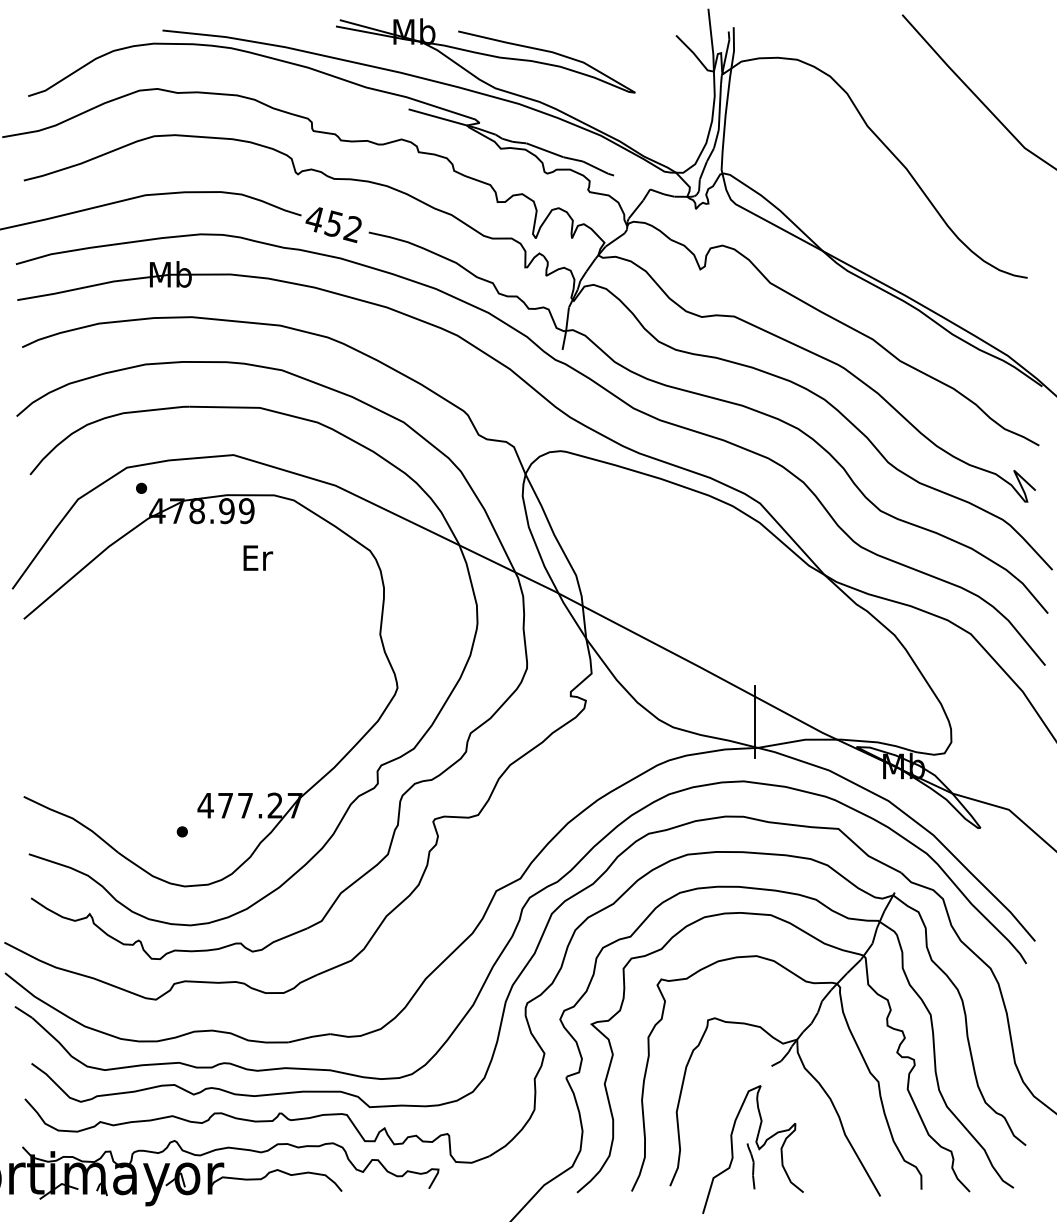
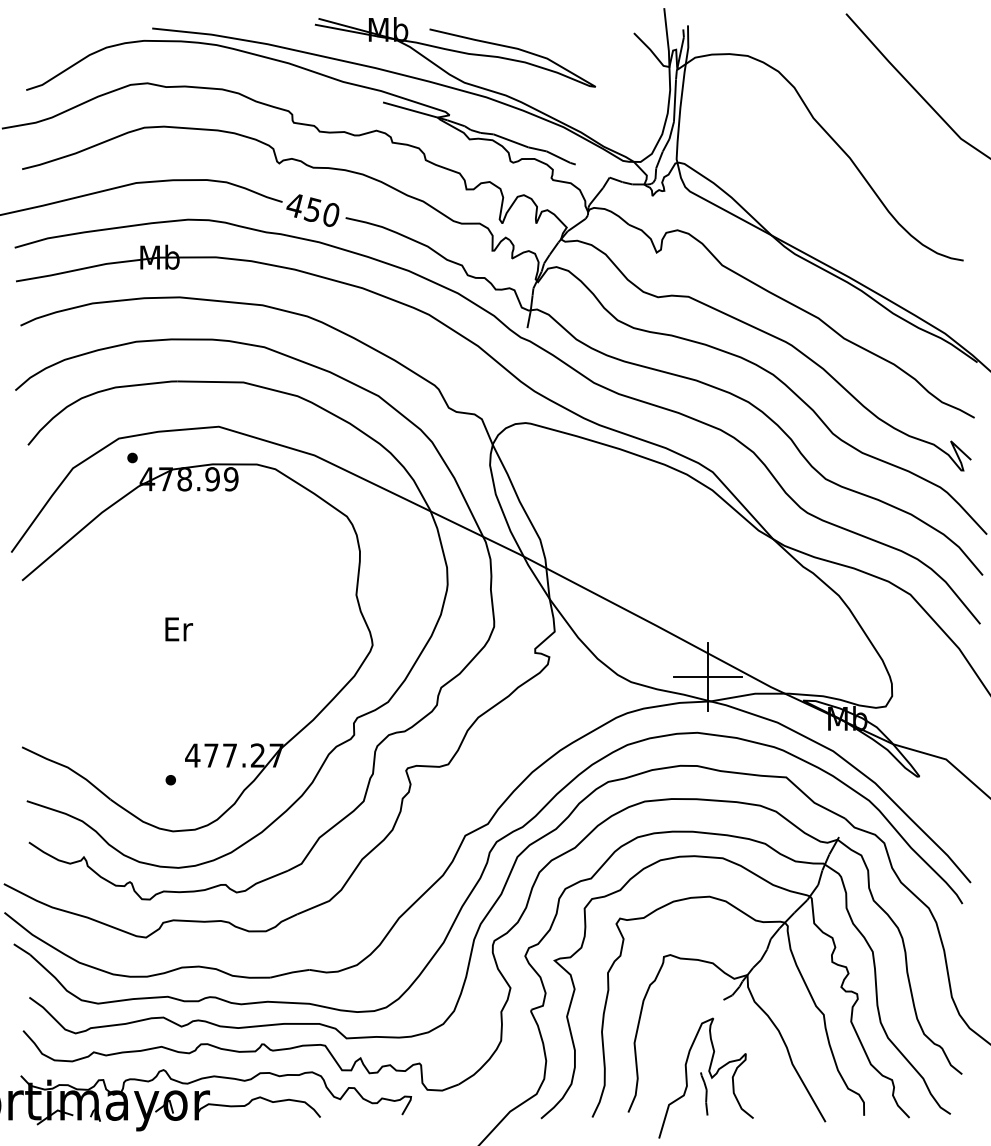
text: (352, 229) -> (330, 215), 452 -> 450
text: (258, 557) -> (179, 628), moved
line: (755, 721) -> (708, 676), added

